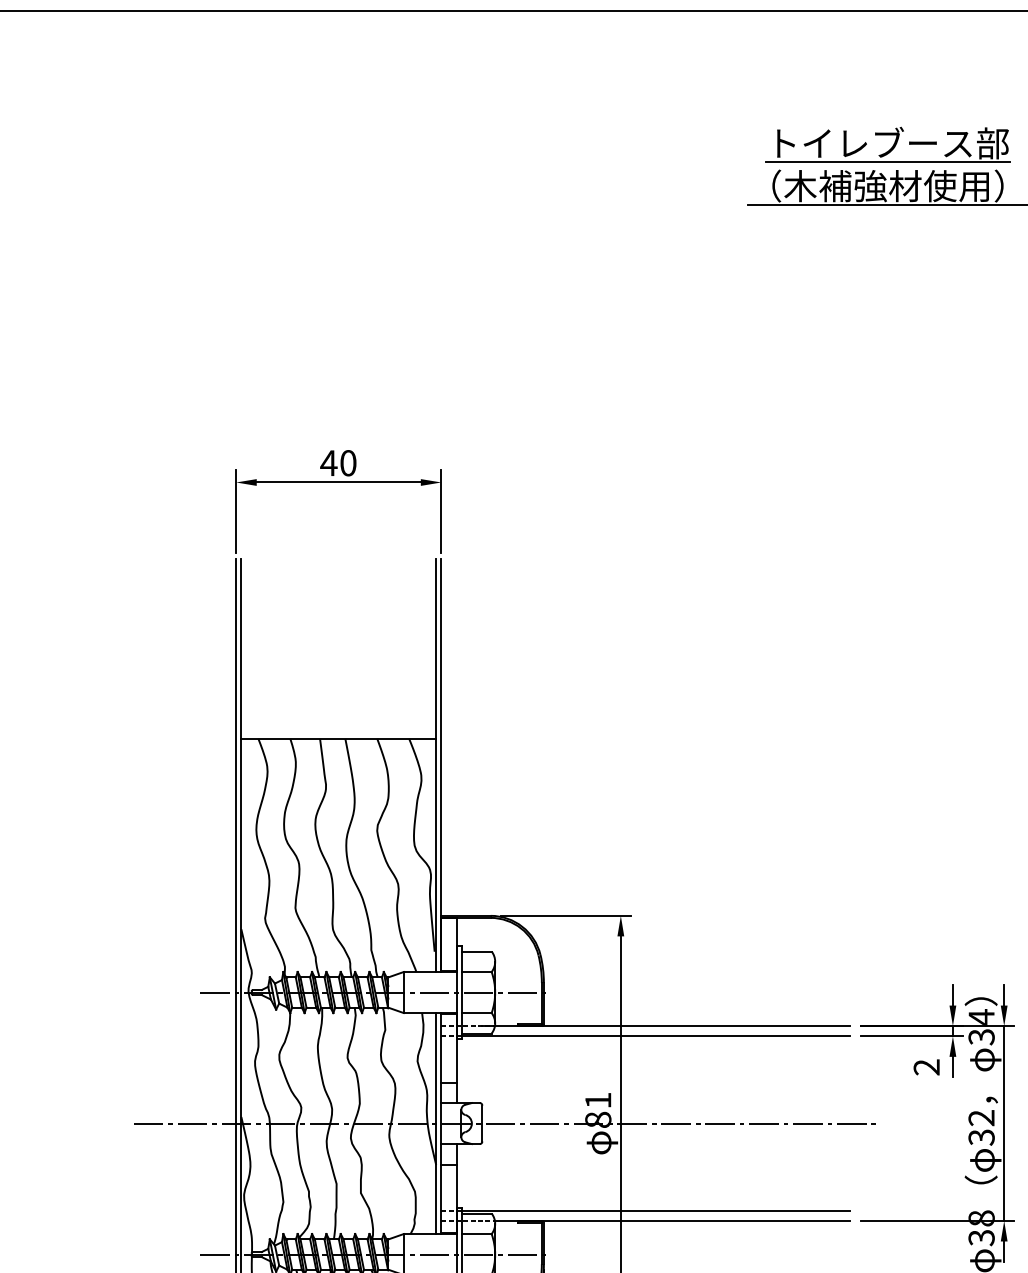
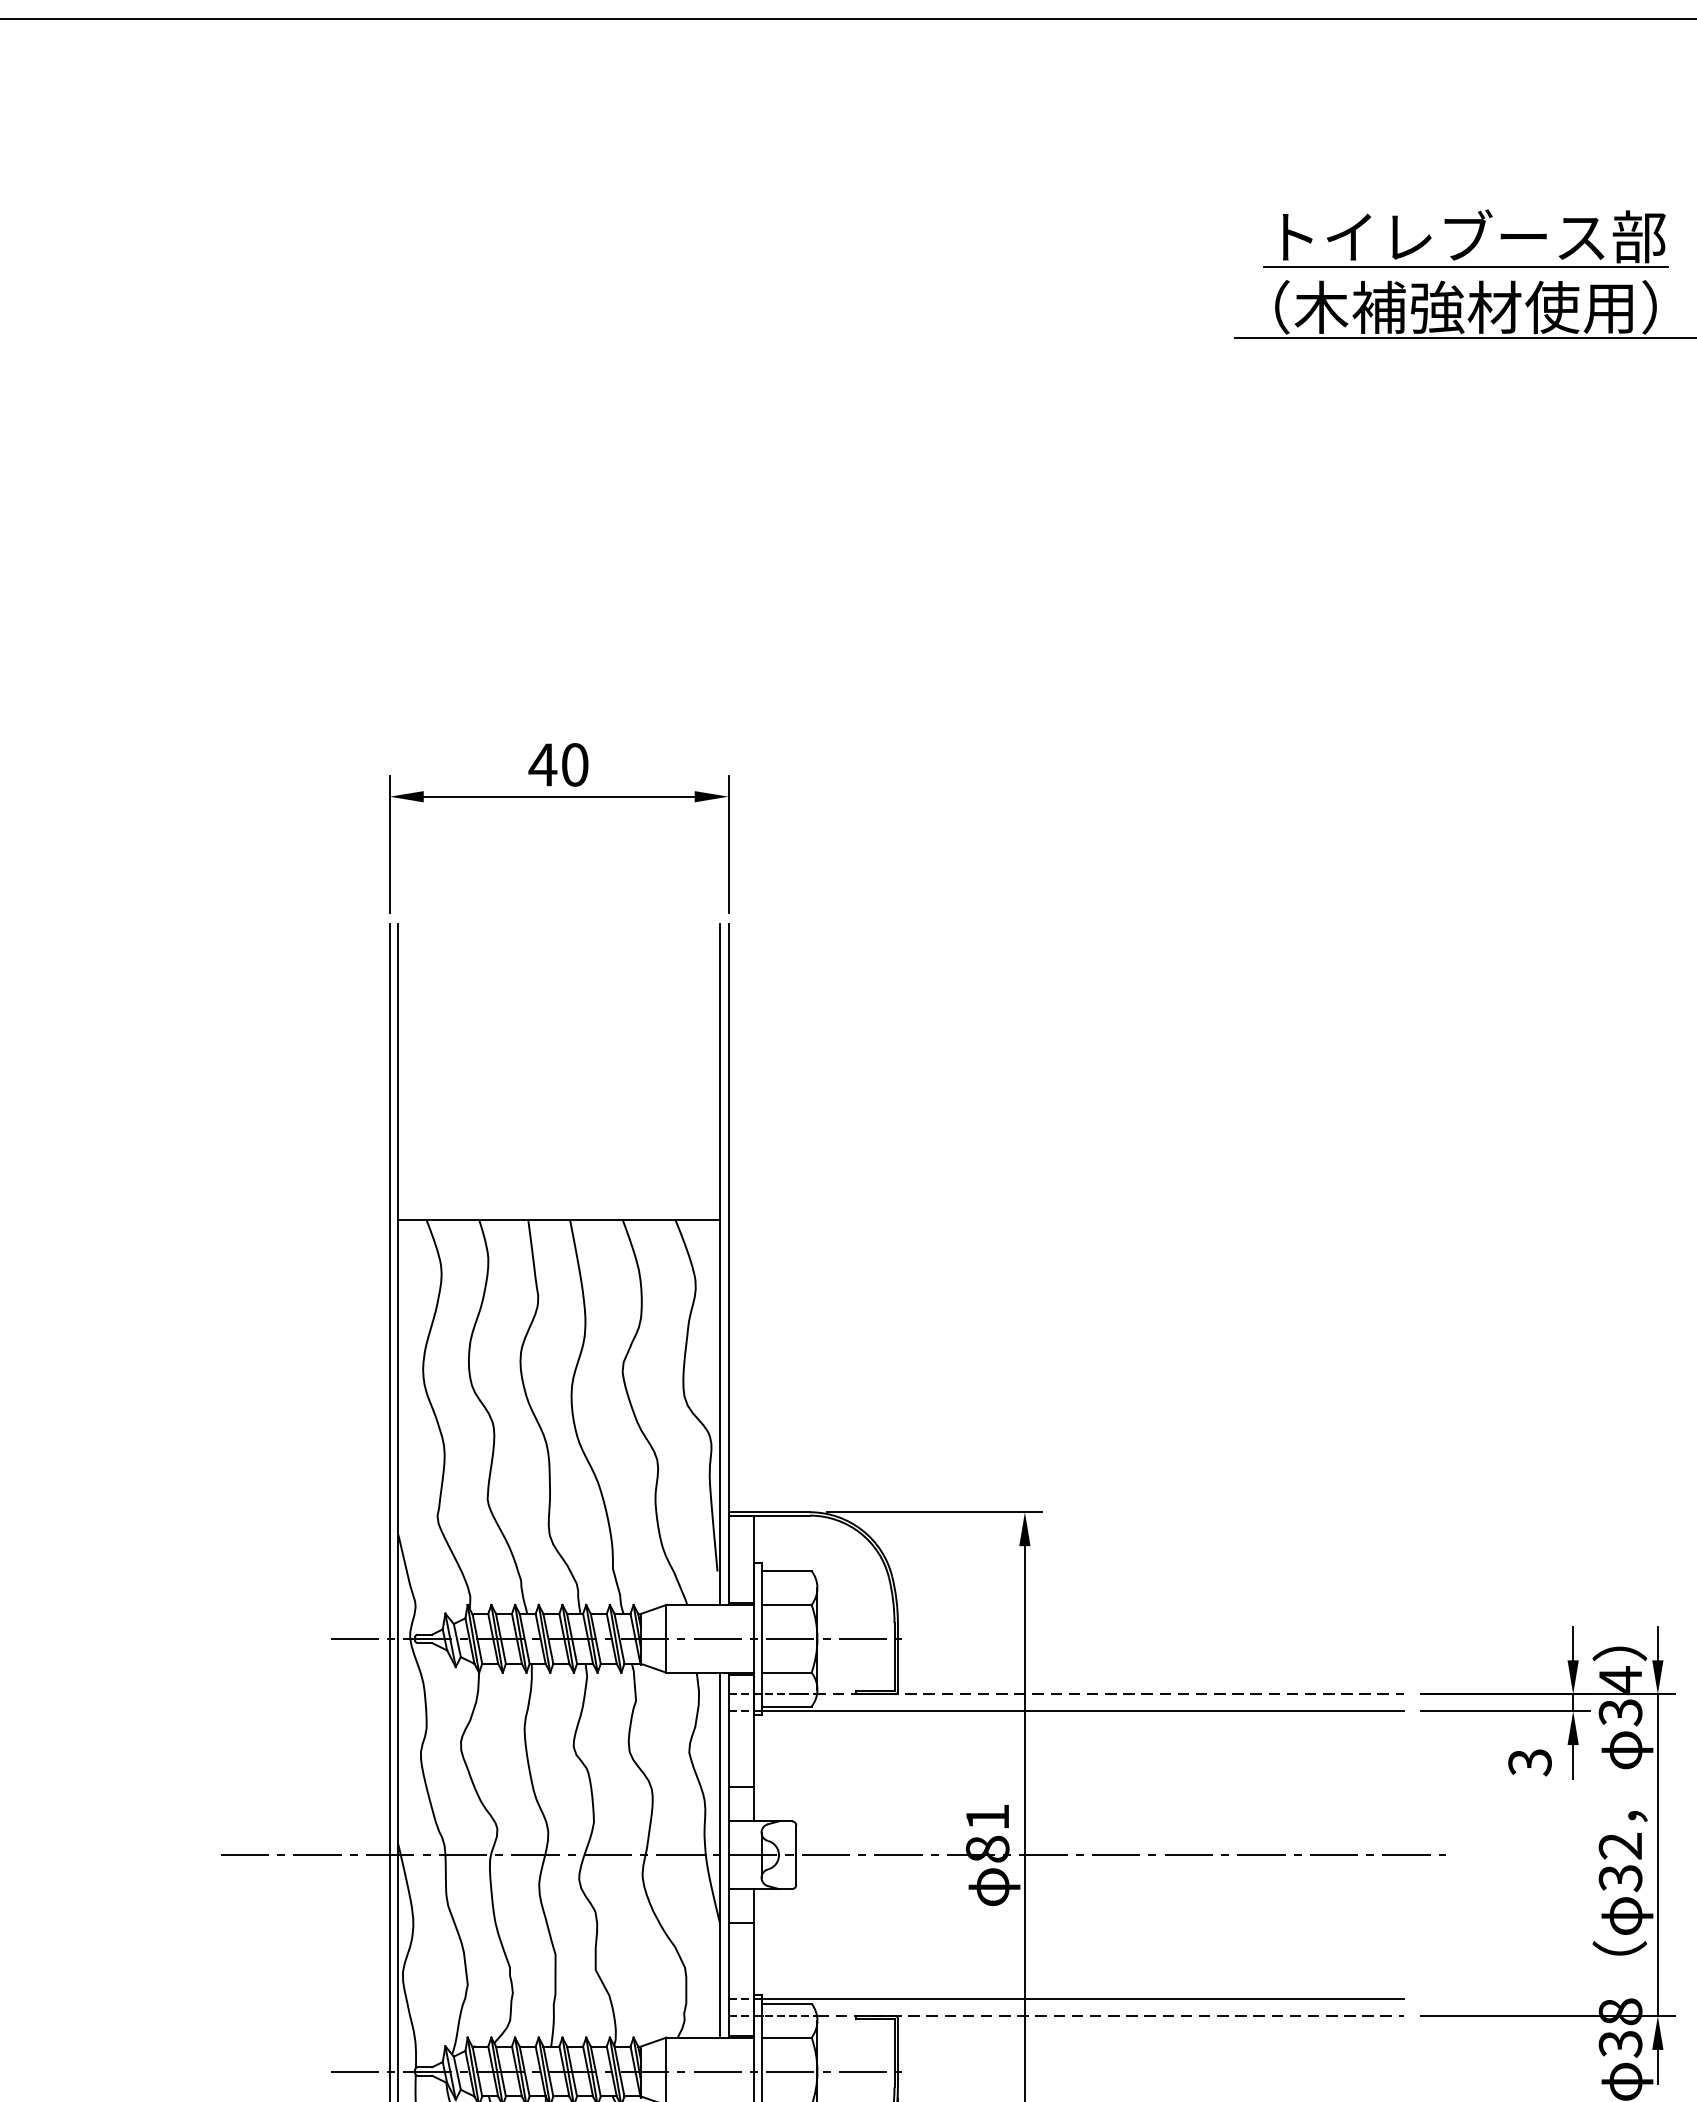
line: (666, 1026) -> (1100, 1694), solid -> dashed
text: (927, 1067) -> (1531, 1762), 2 -> 3
line: (672, 1221) -> (1110, 2016), solid -> dashed

